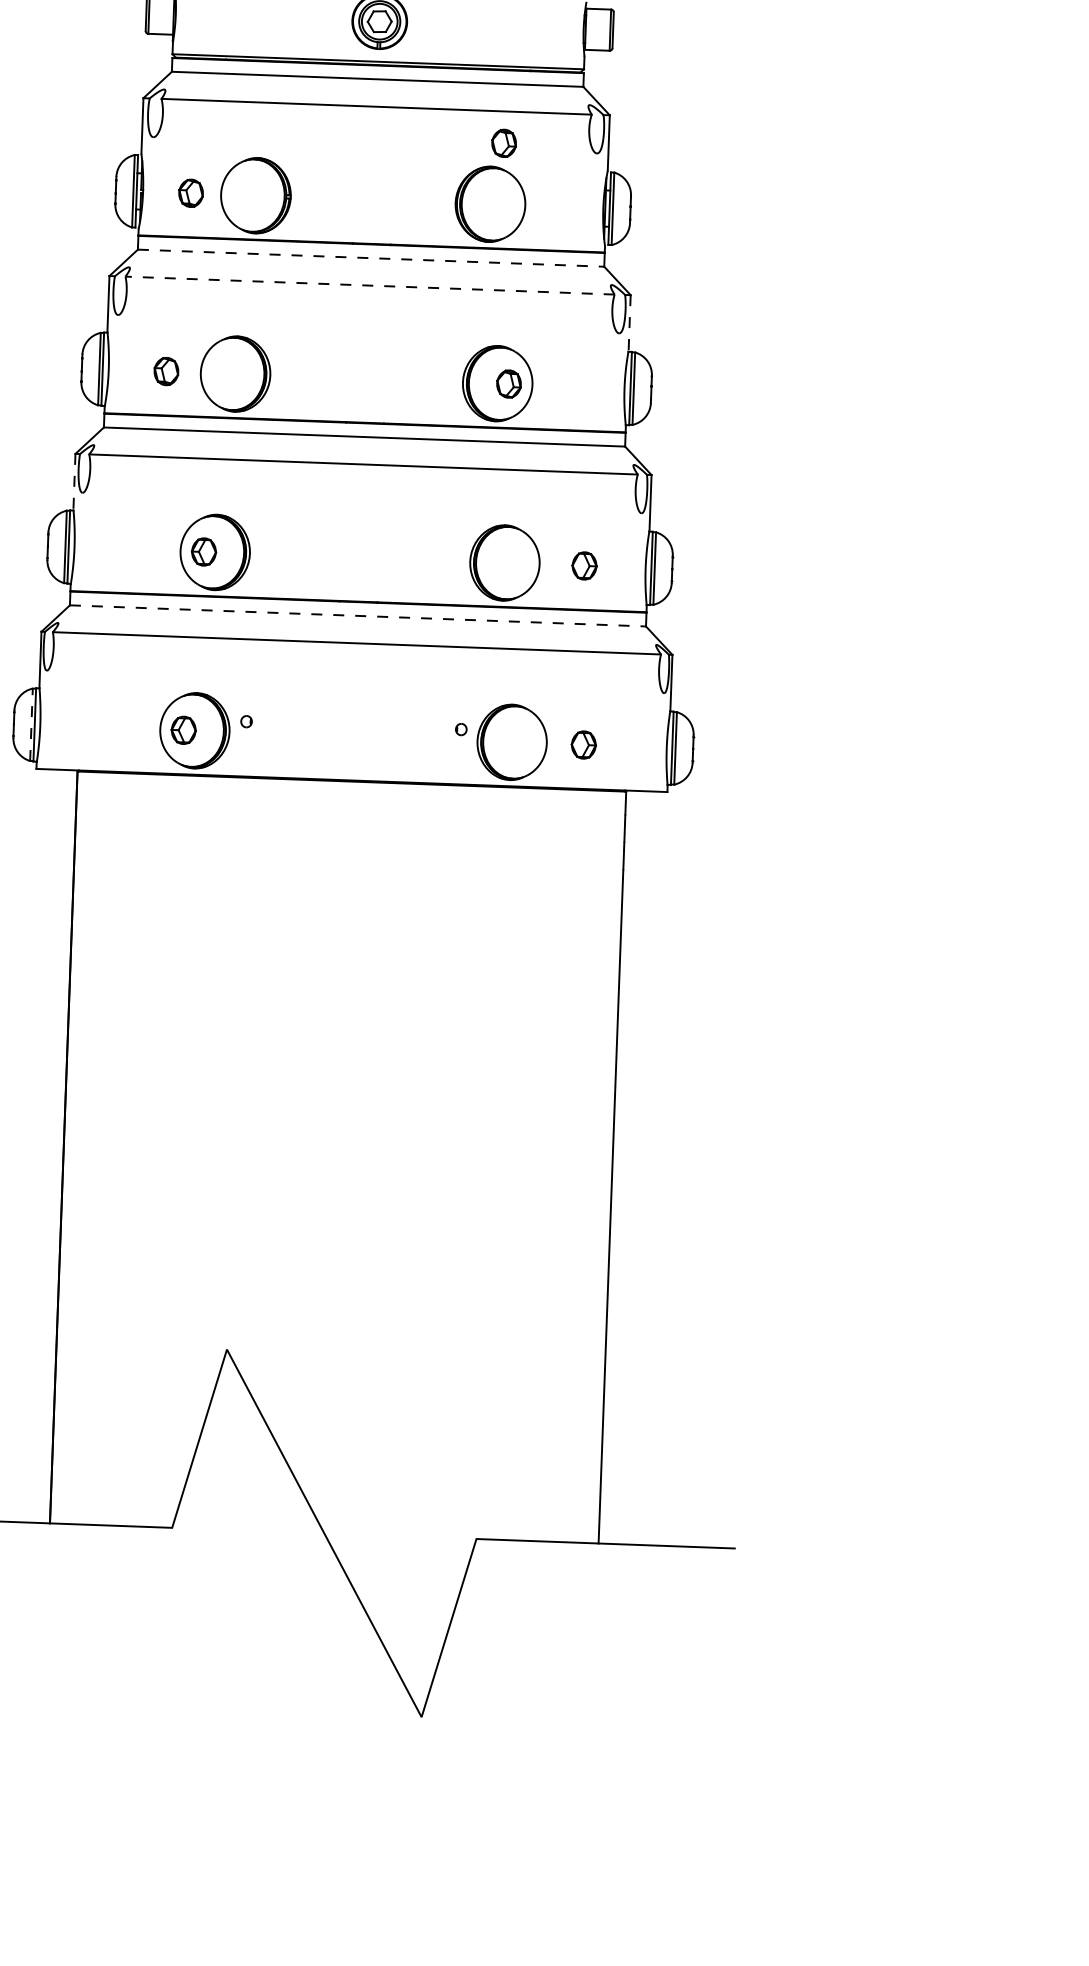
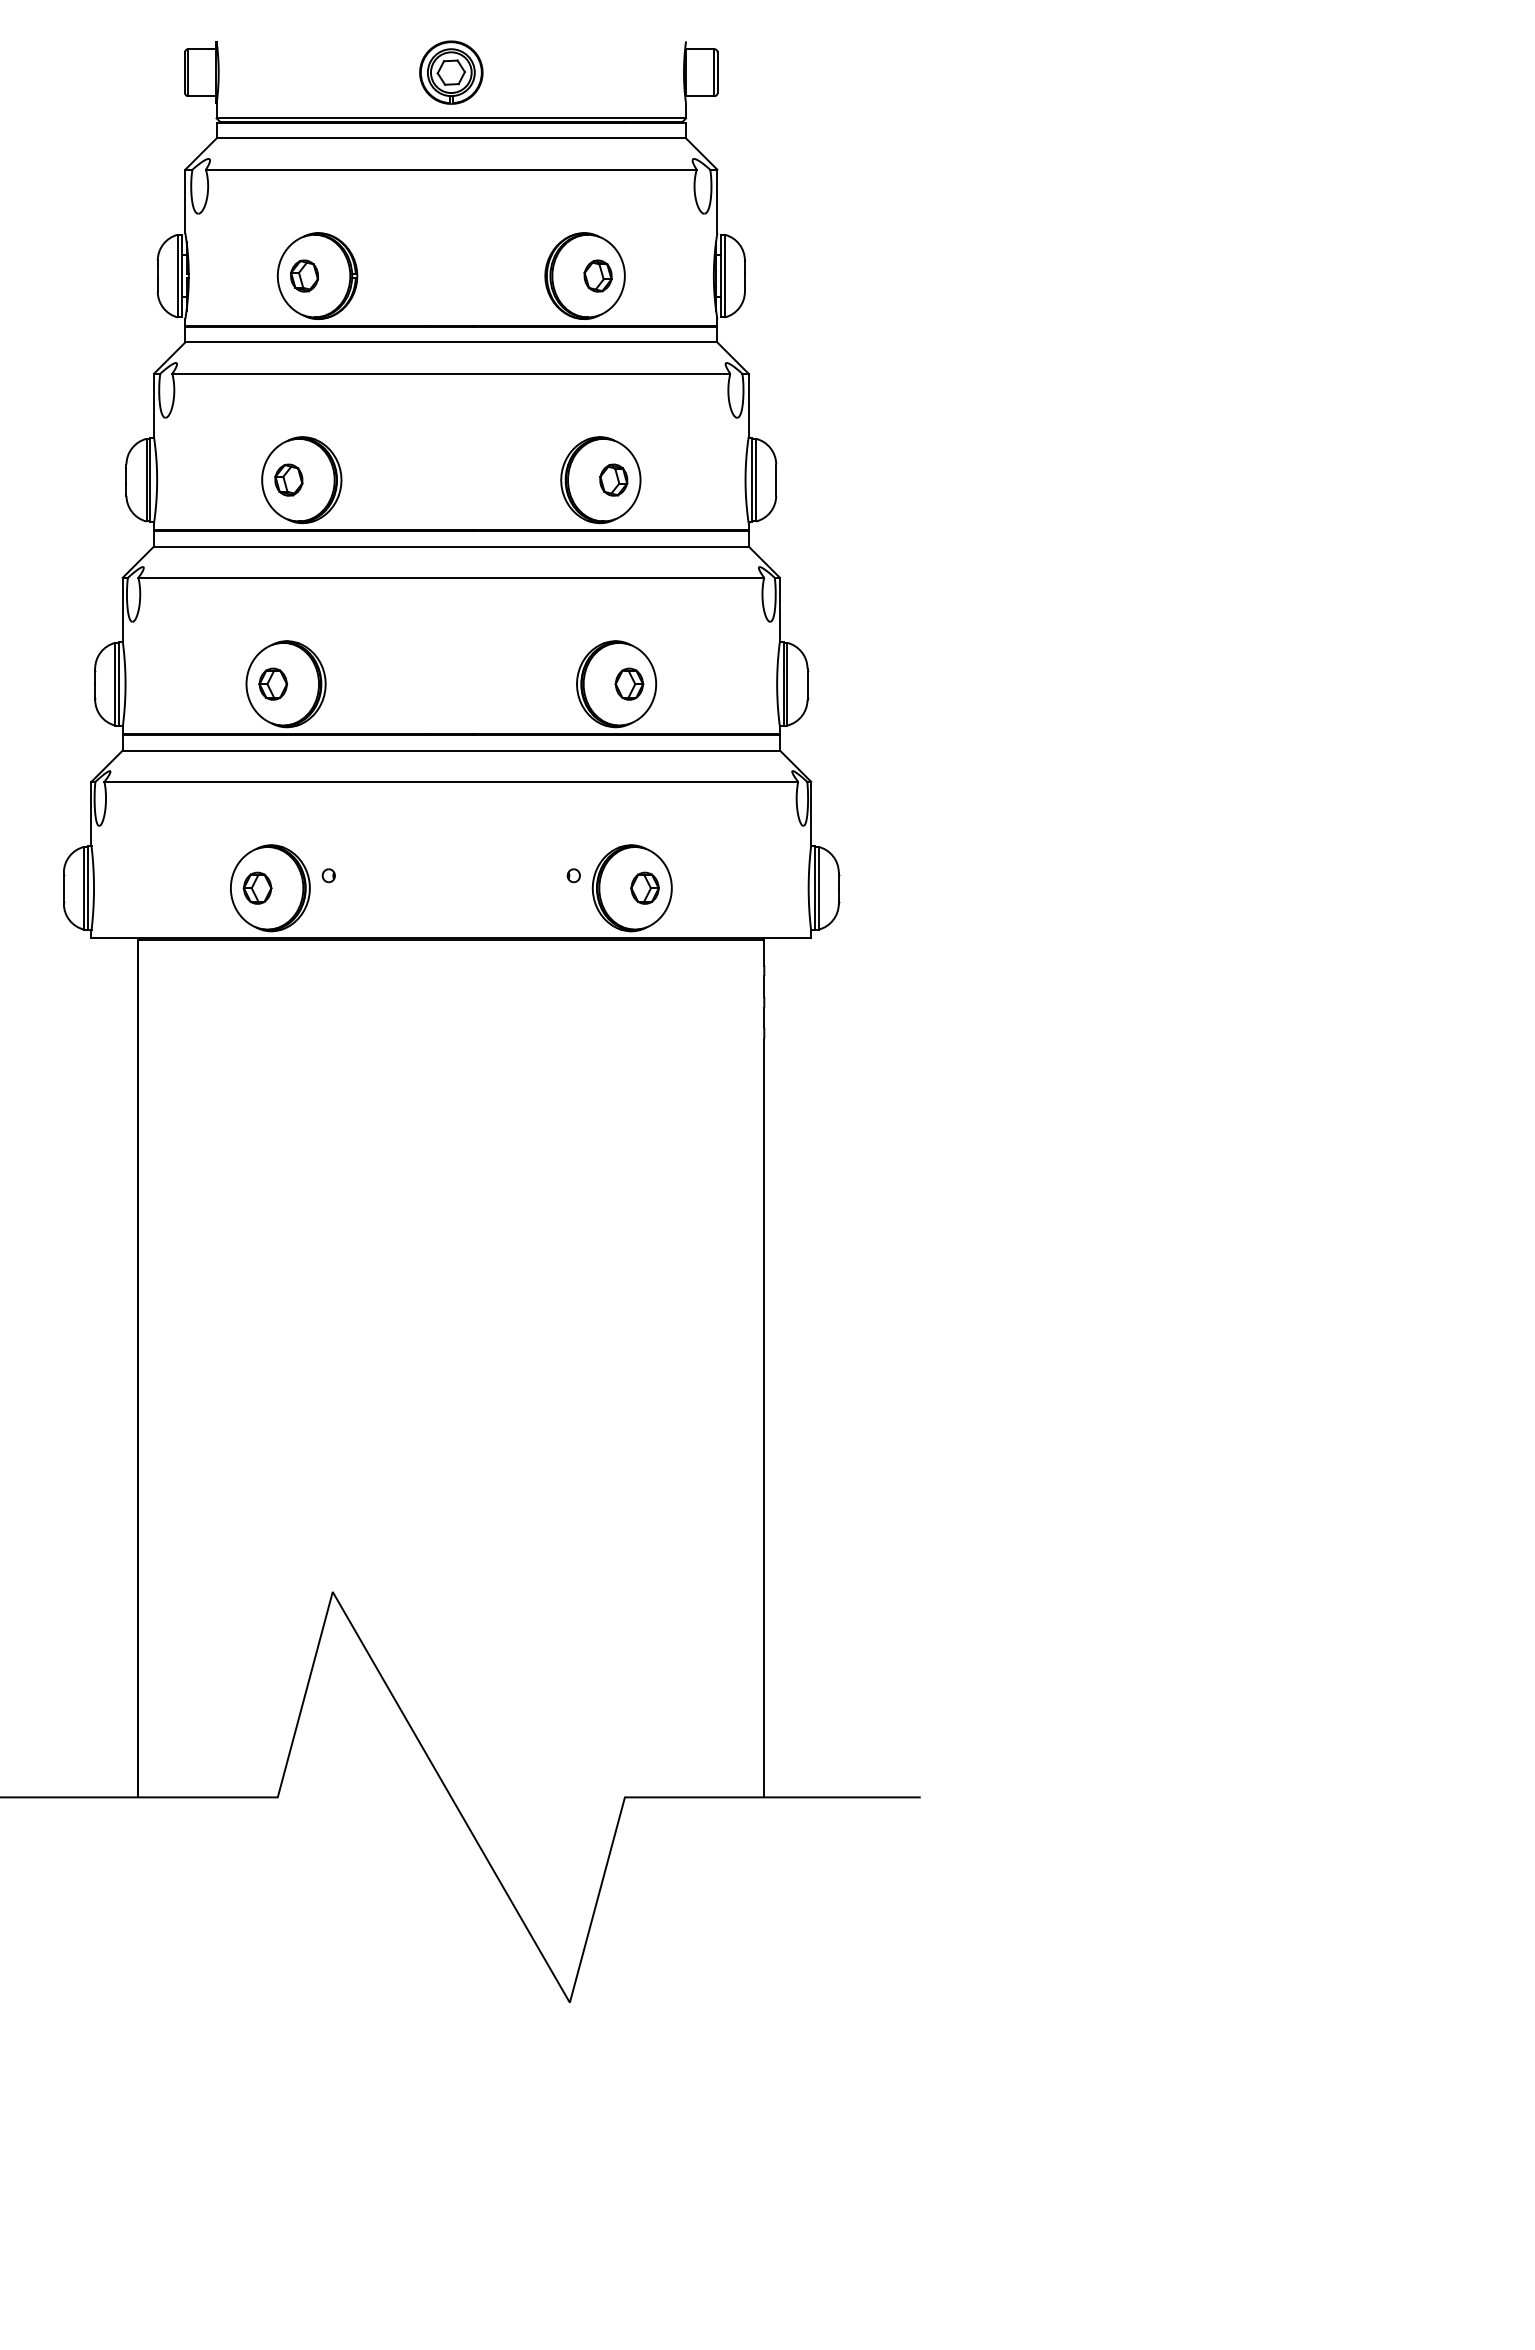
part: (503, 142) -> (597, 275), moved
part: (191, 192) -> (304, 275), moved
line: (371, 258) -> (451, 342), dashed -> solid
line: (369, 285) -> (450, 373), dashed -> solid
line: (629, 322) -> (748, 405), dashed -> solid
part: (166, 370) -> (288, 479), moved
line: (74, 481) -> (122, 609), dashed -> solid
part: (584, 565) -> (629, 683), moved
line: (358, 615) -> (451, 750), dashed -> solid
line: (31, 724) -> (83, 887), dashed -> solid
part: (583, 744) -> (644, 887), moved

